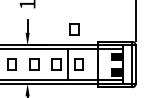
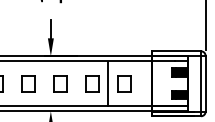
part: (74, 29) -> (118, 33), removed

